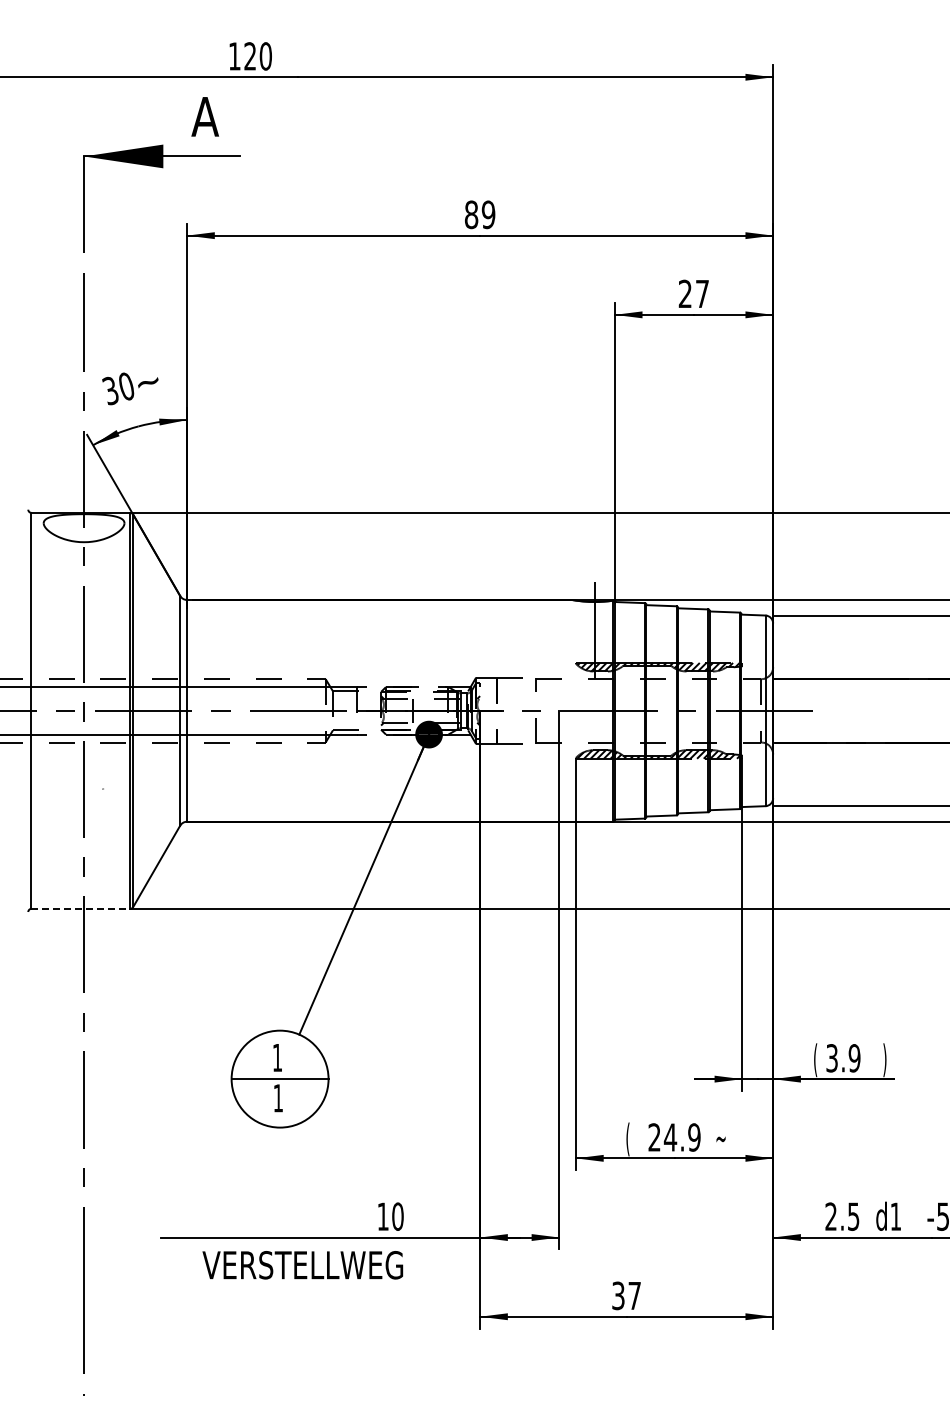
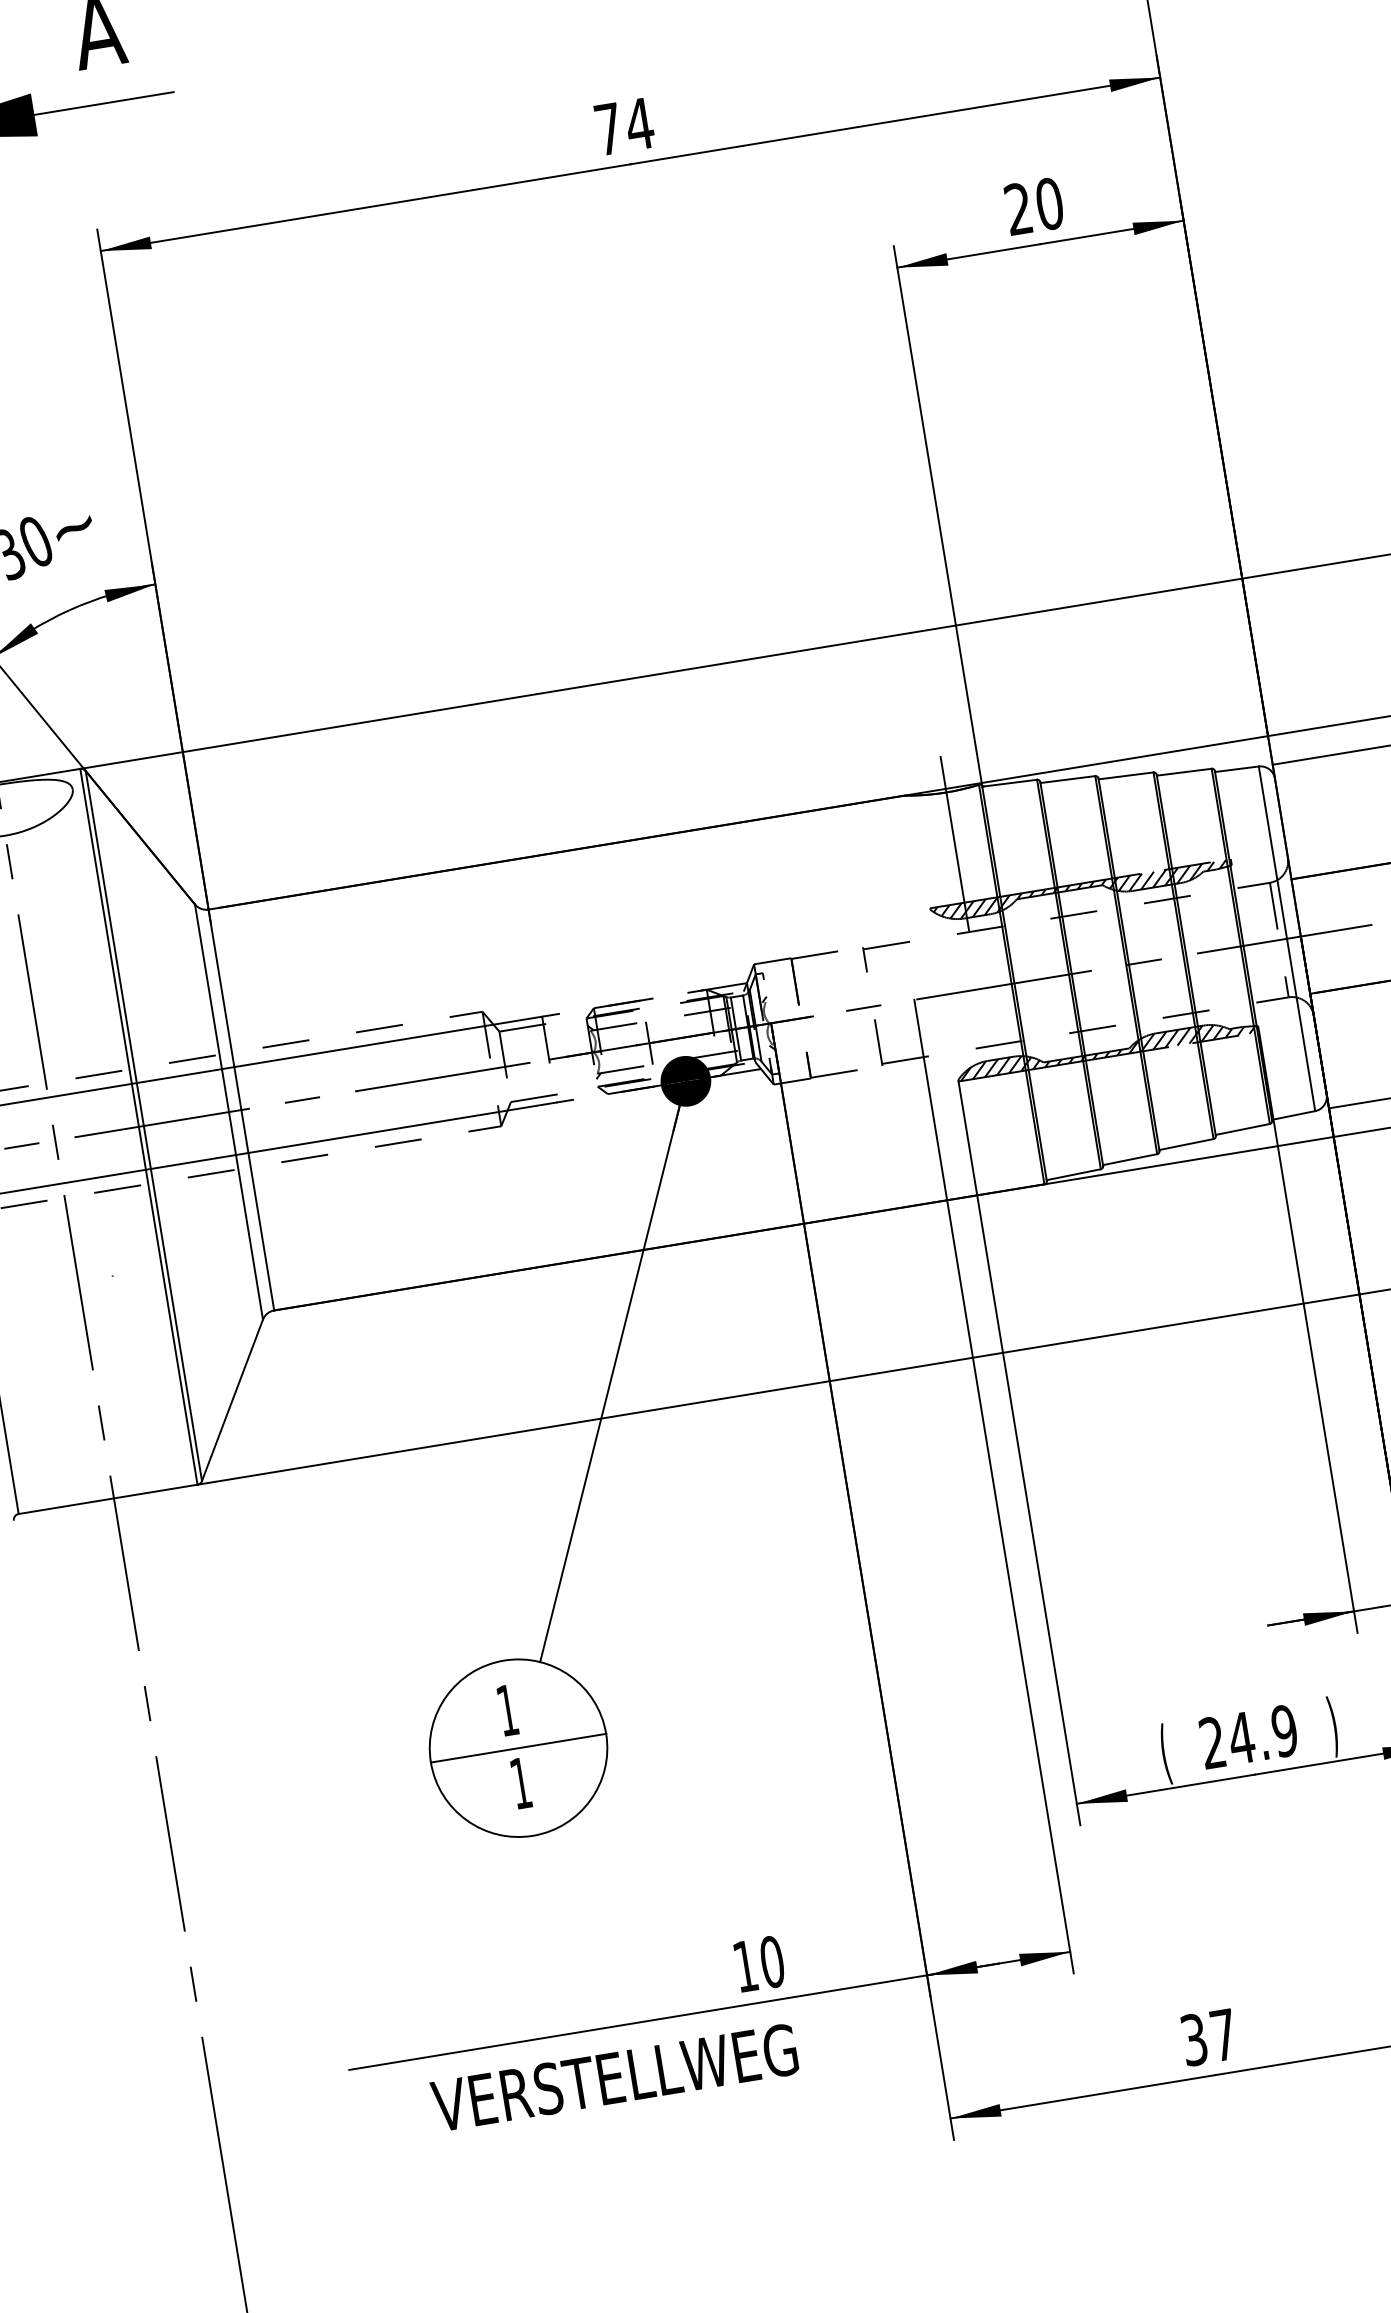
text: (479, 214) -> (623, 126), 89 -> 74
text: (702, 293) -> (1049, 203), 27 -> 20
line: (81, 908) -> (109, 1498), dashed -> solid
text: (720, 1139) -> (1332, 1726), ~ -> )

